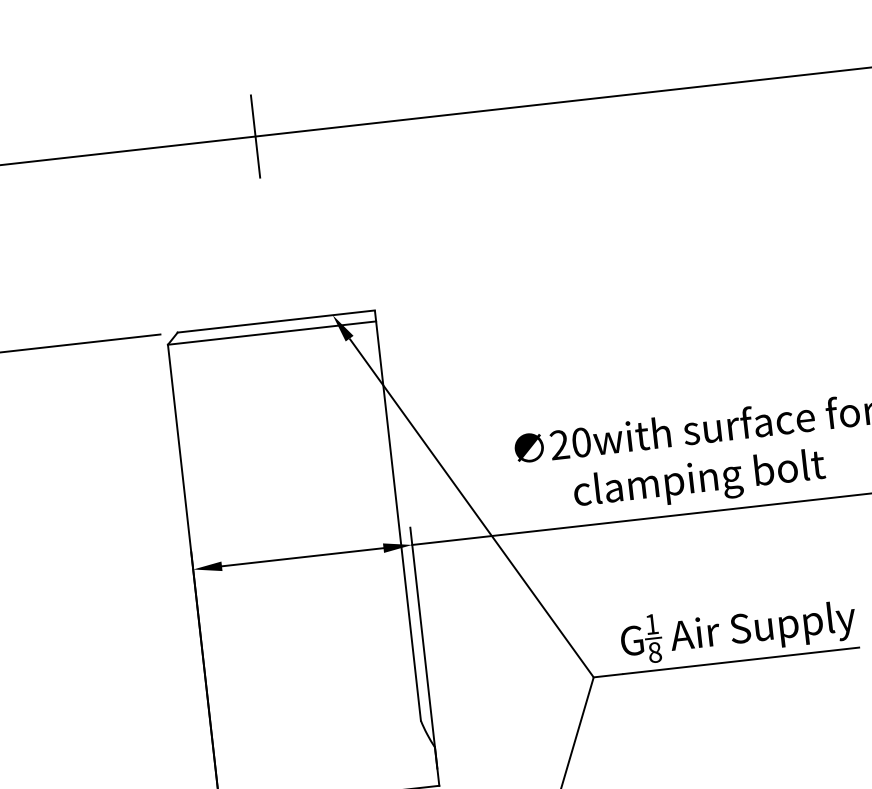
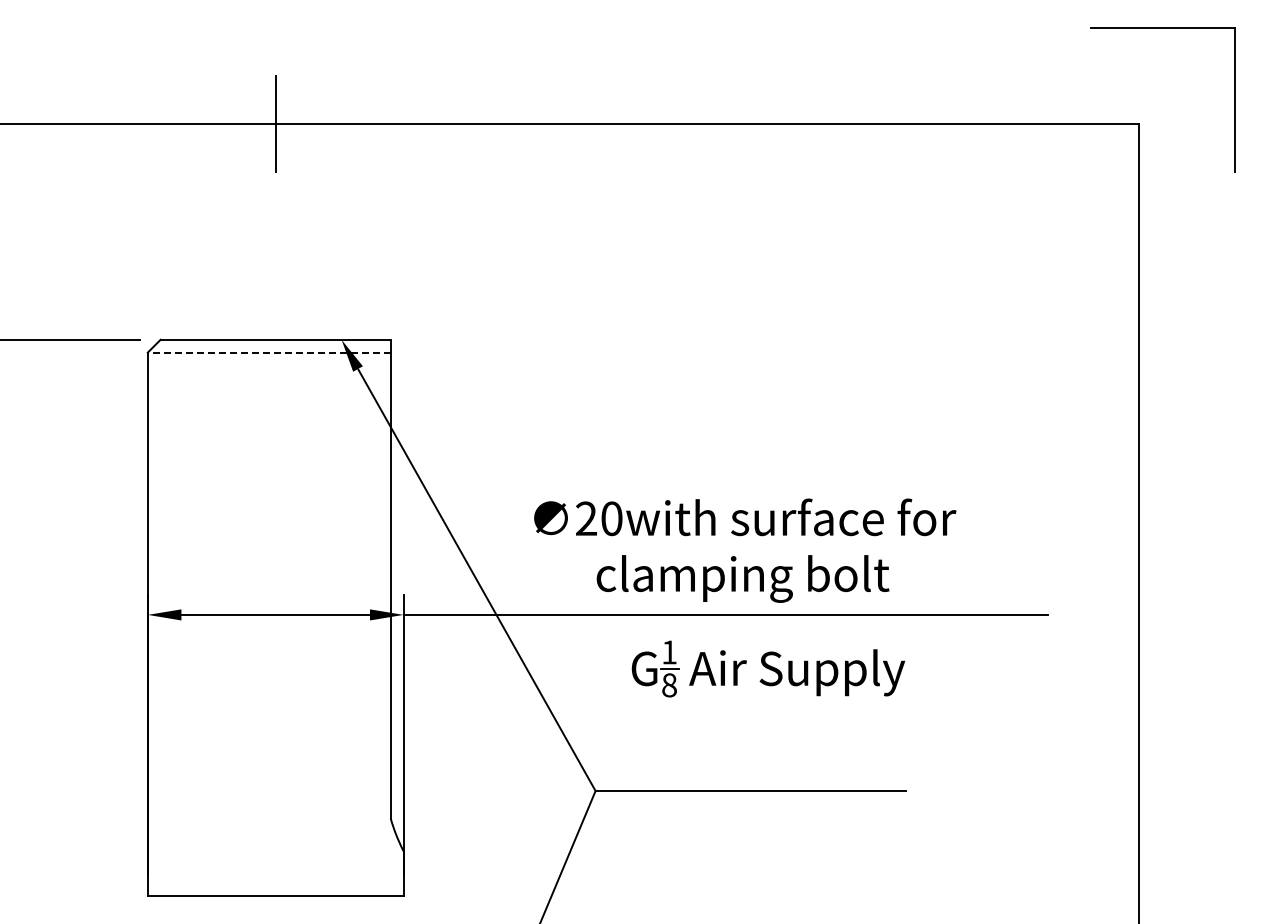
line: (271, 333) -> (268, 352), solid -> dashed
part: (738, 628) -> (768, 668), moved

